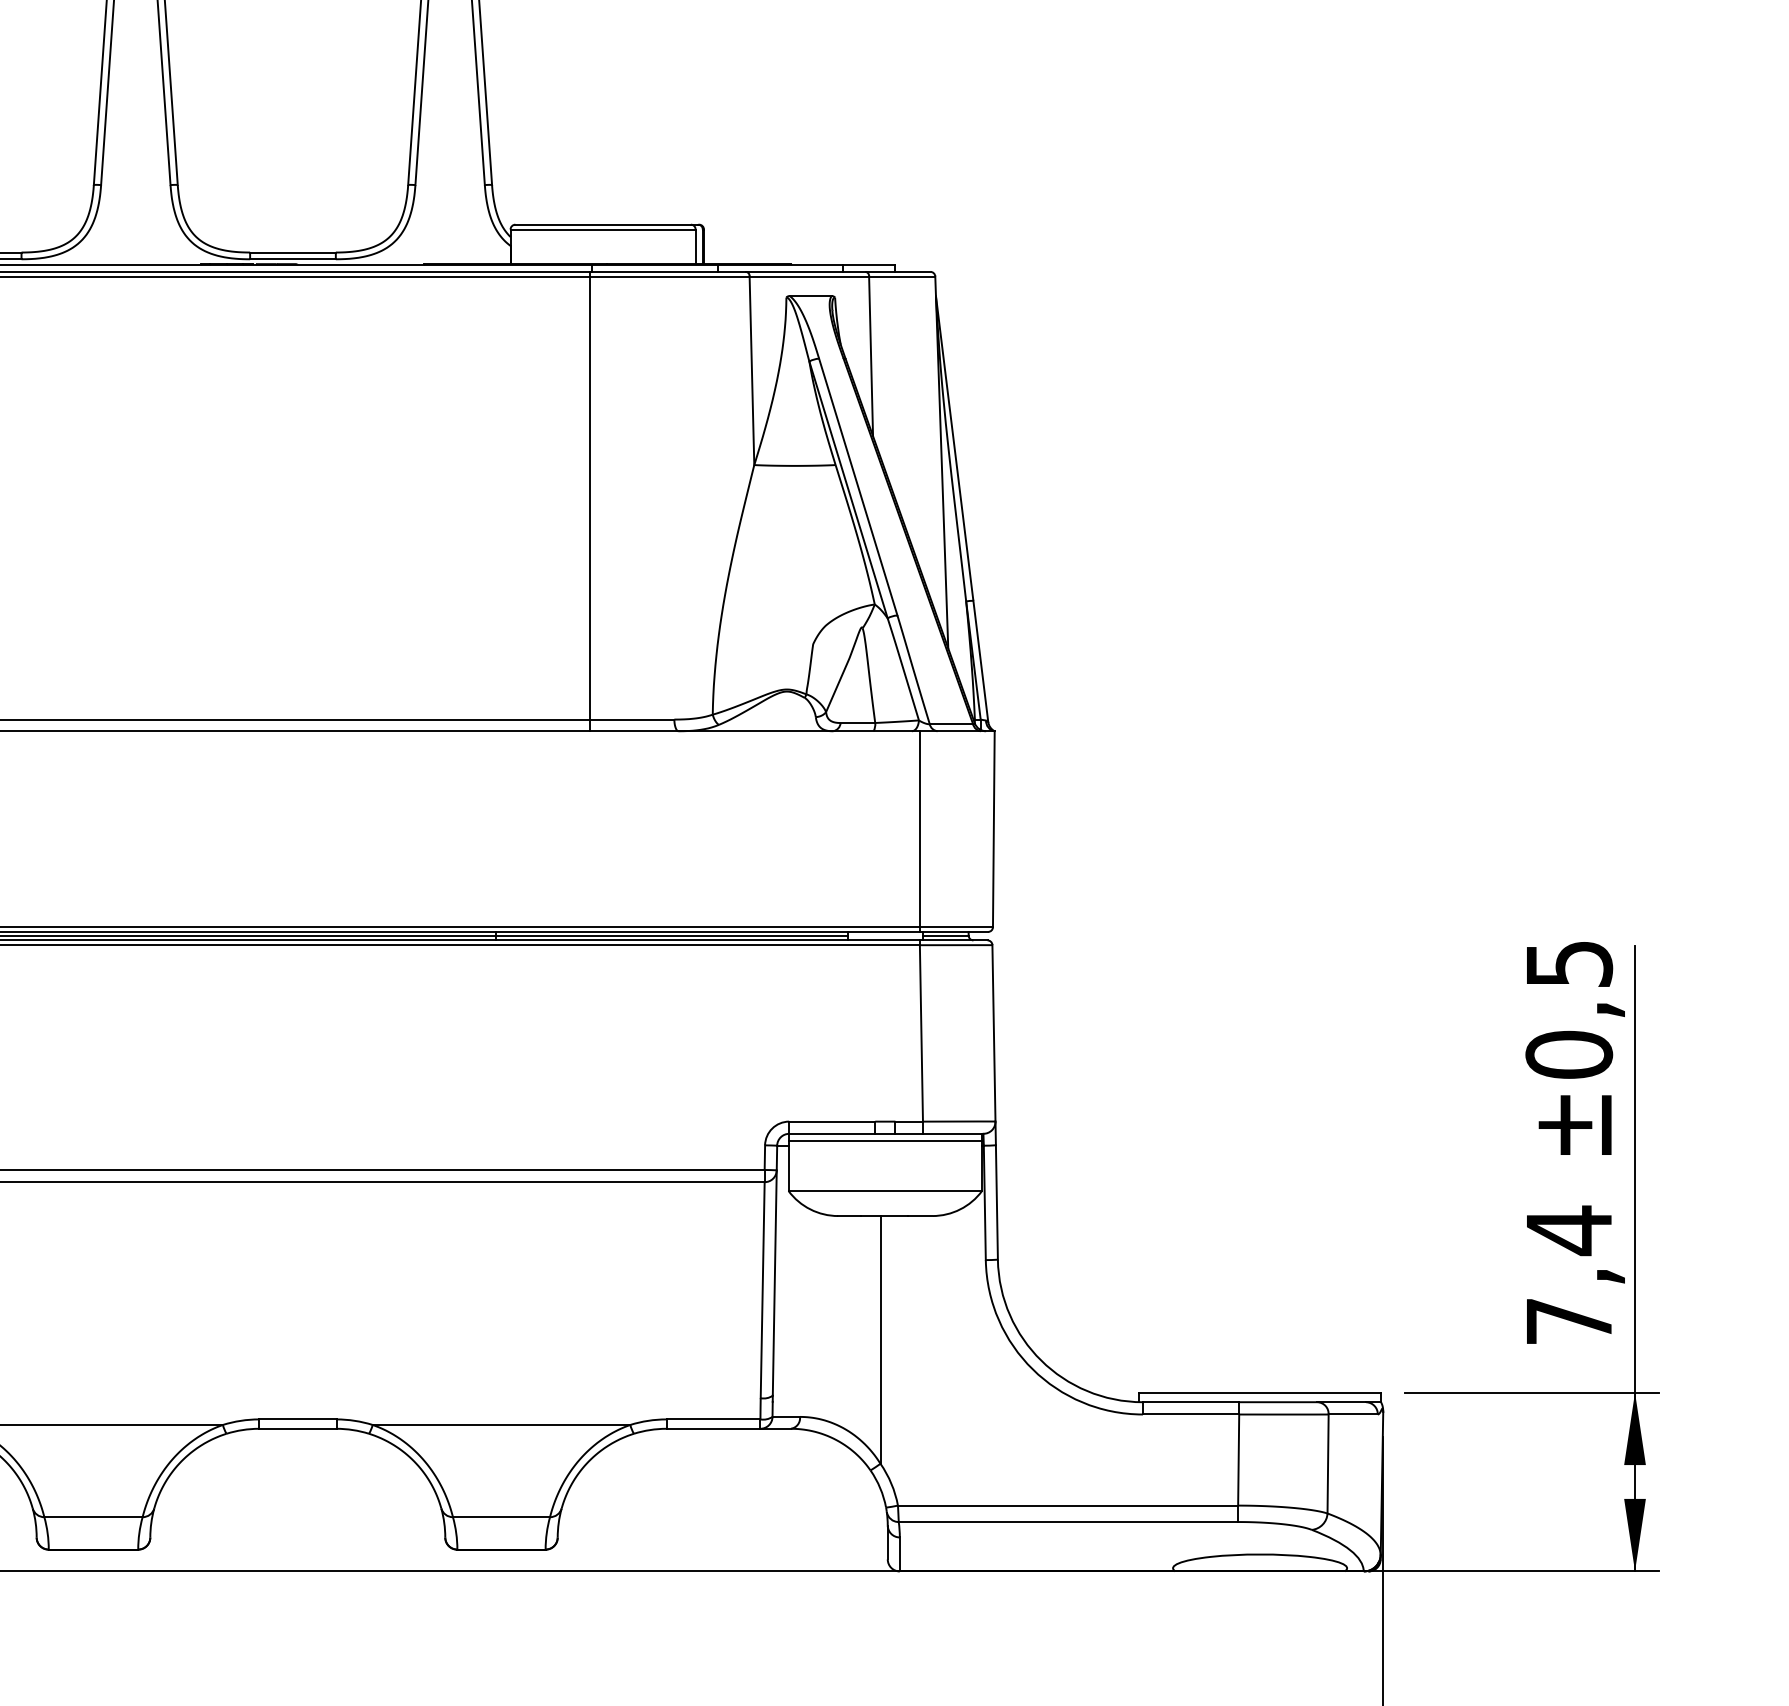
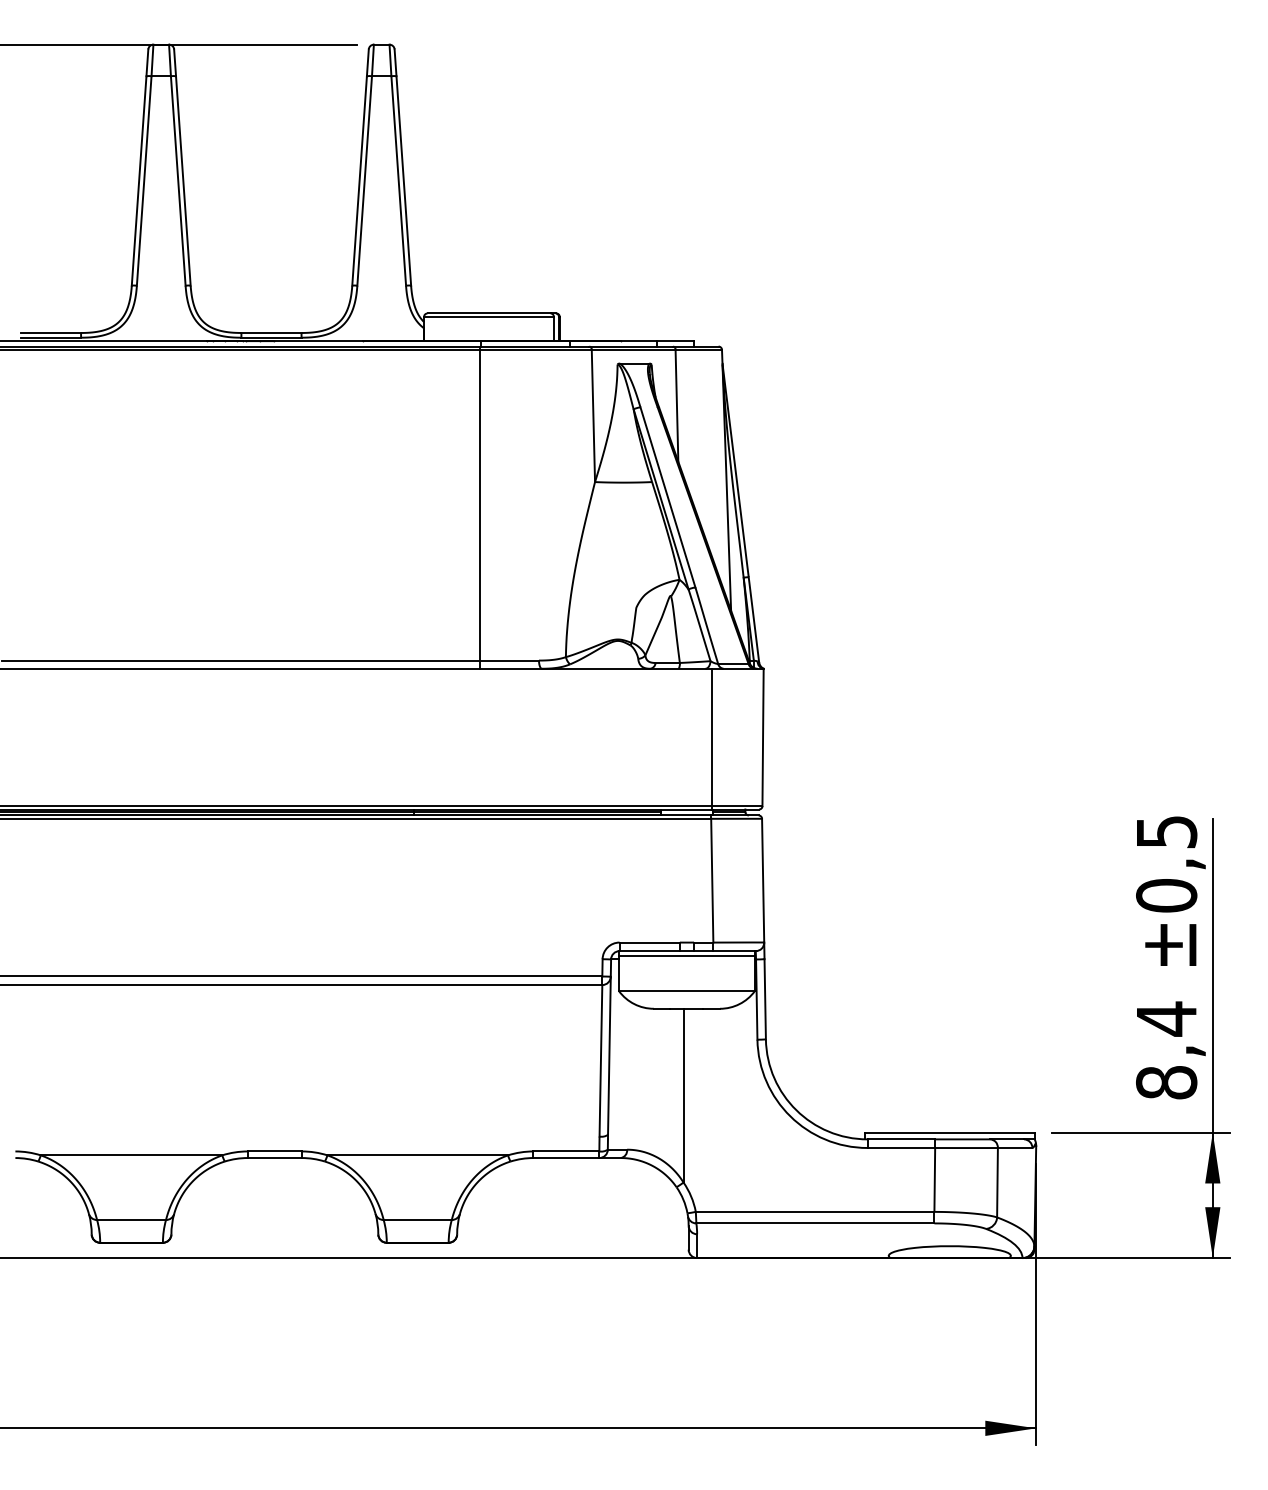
text: (1569, 1321) -> (1166, 1082), 7,4 -> 8,4

